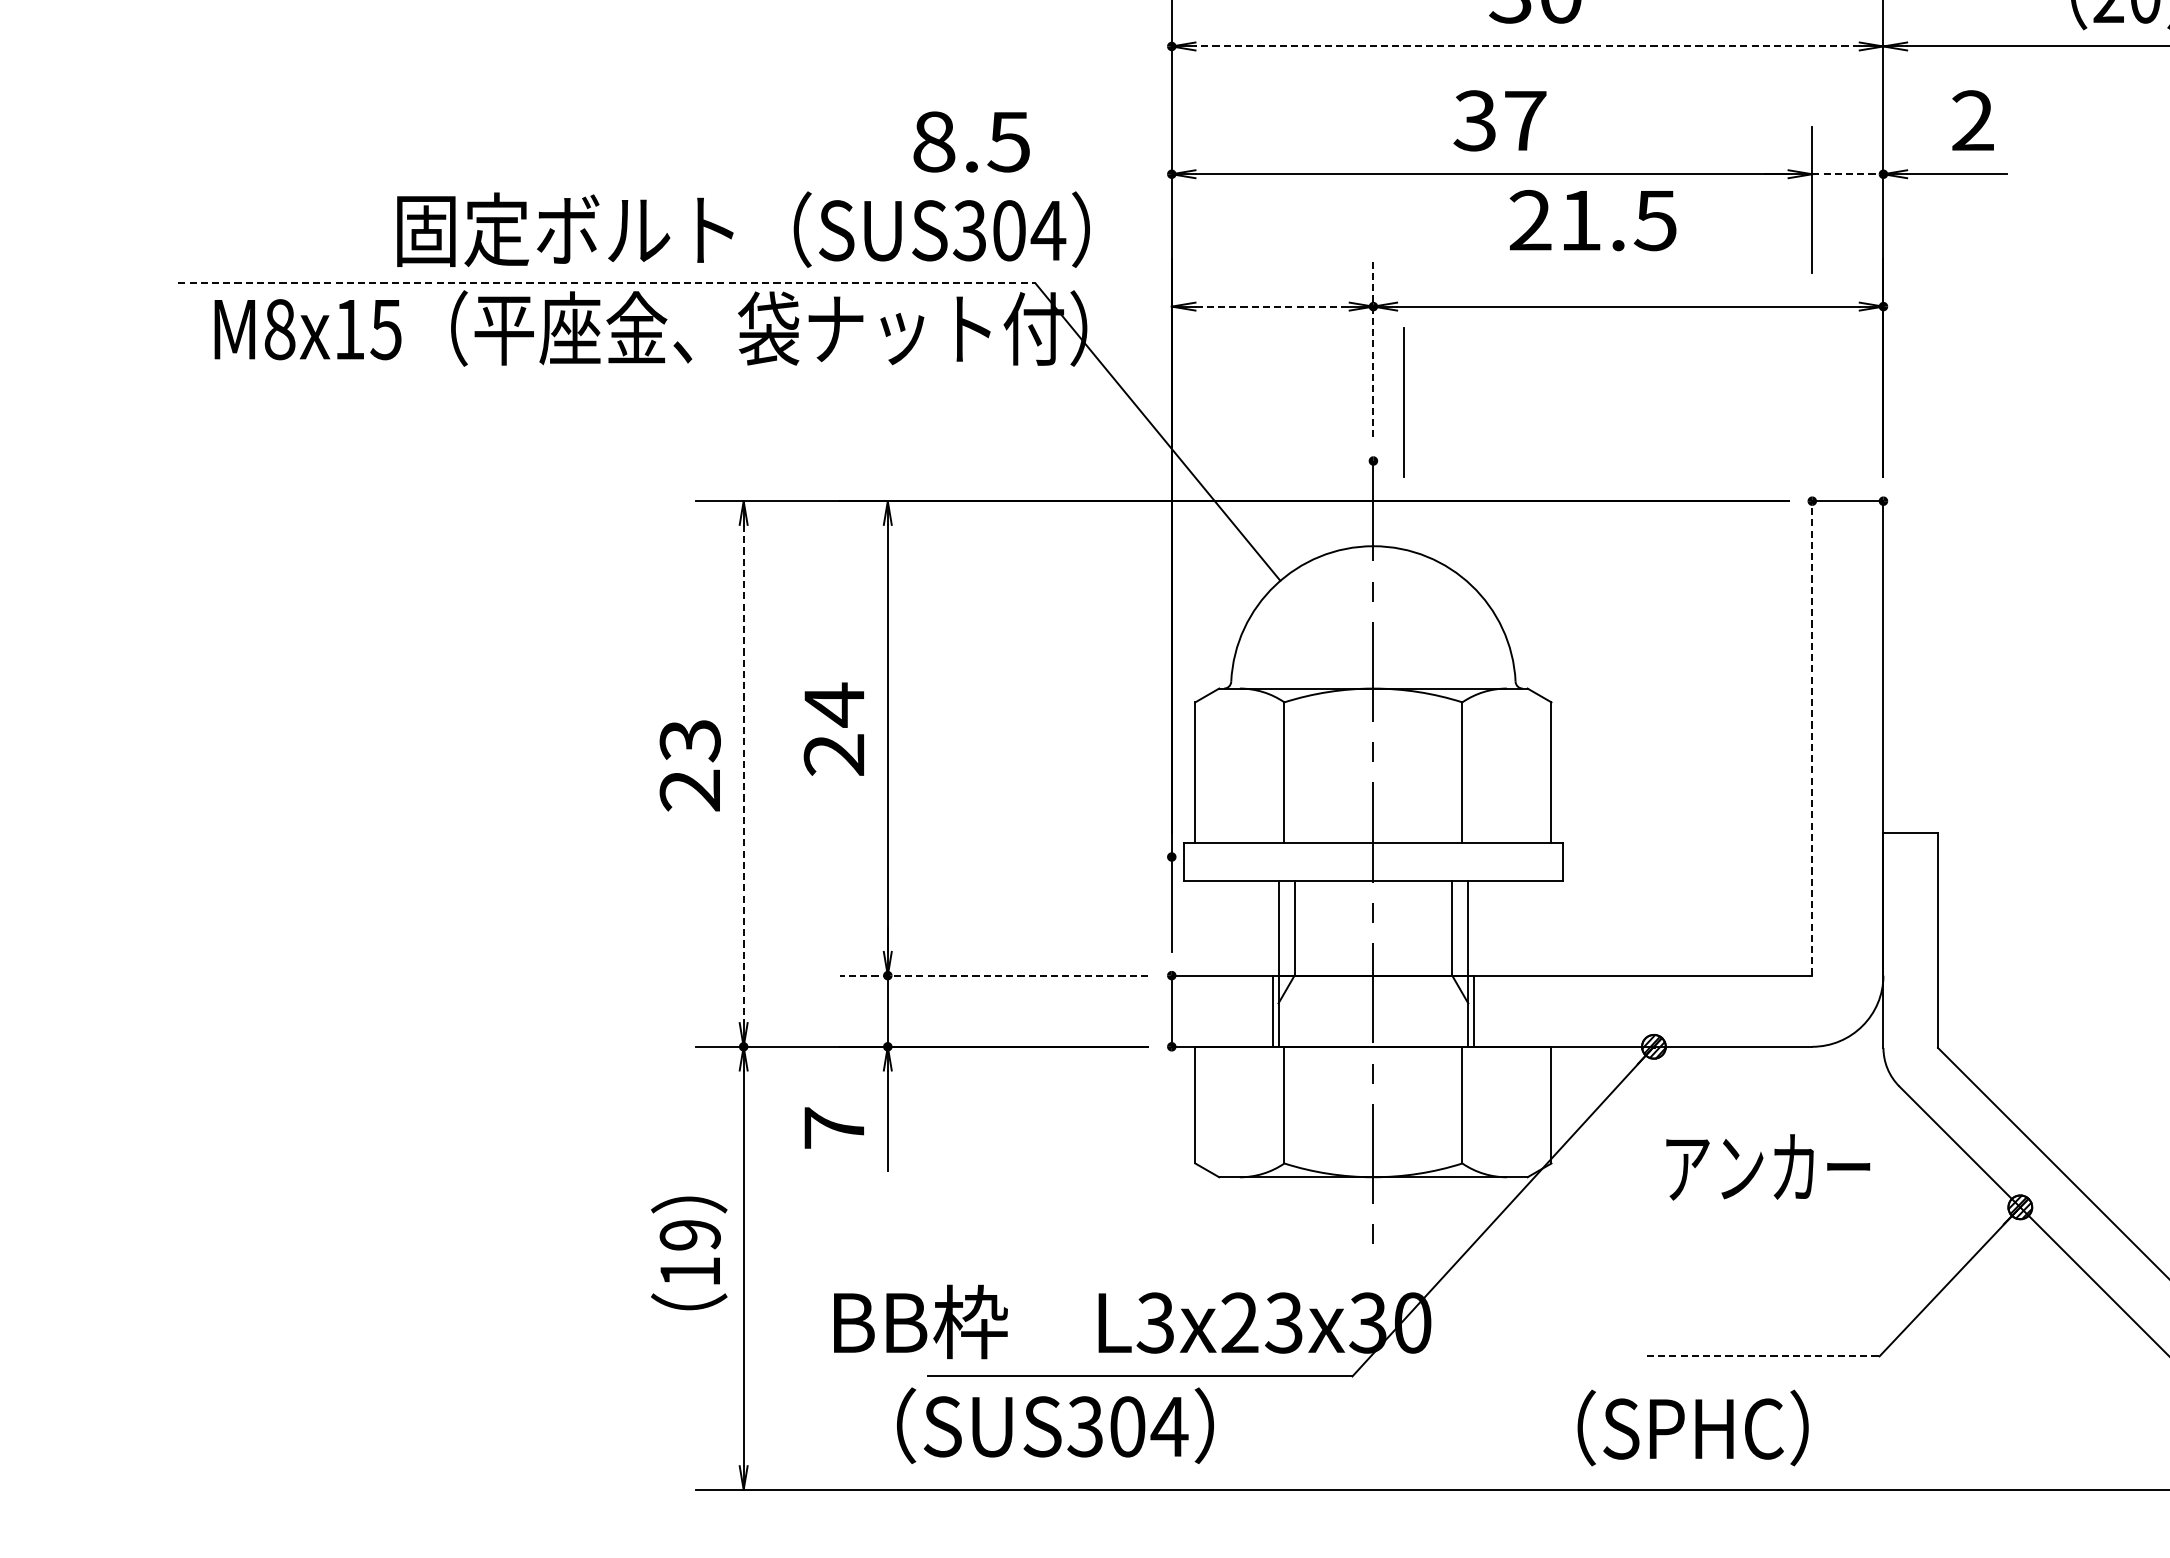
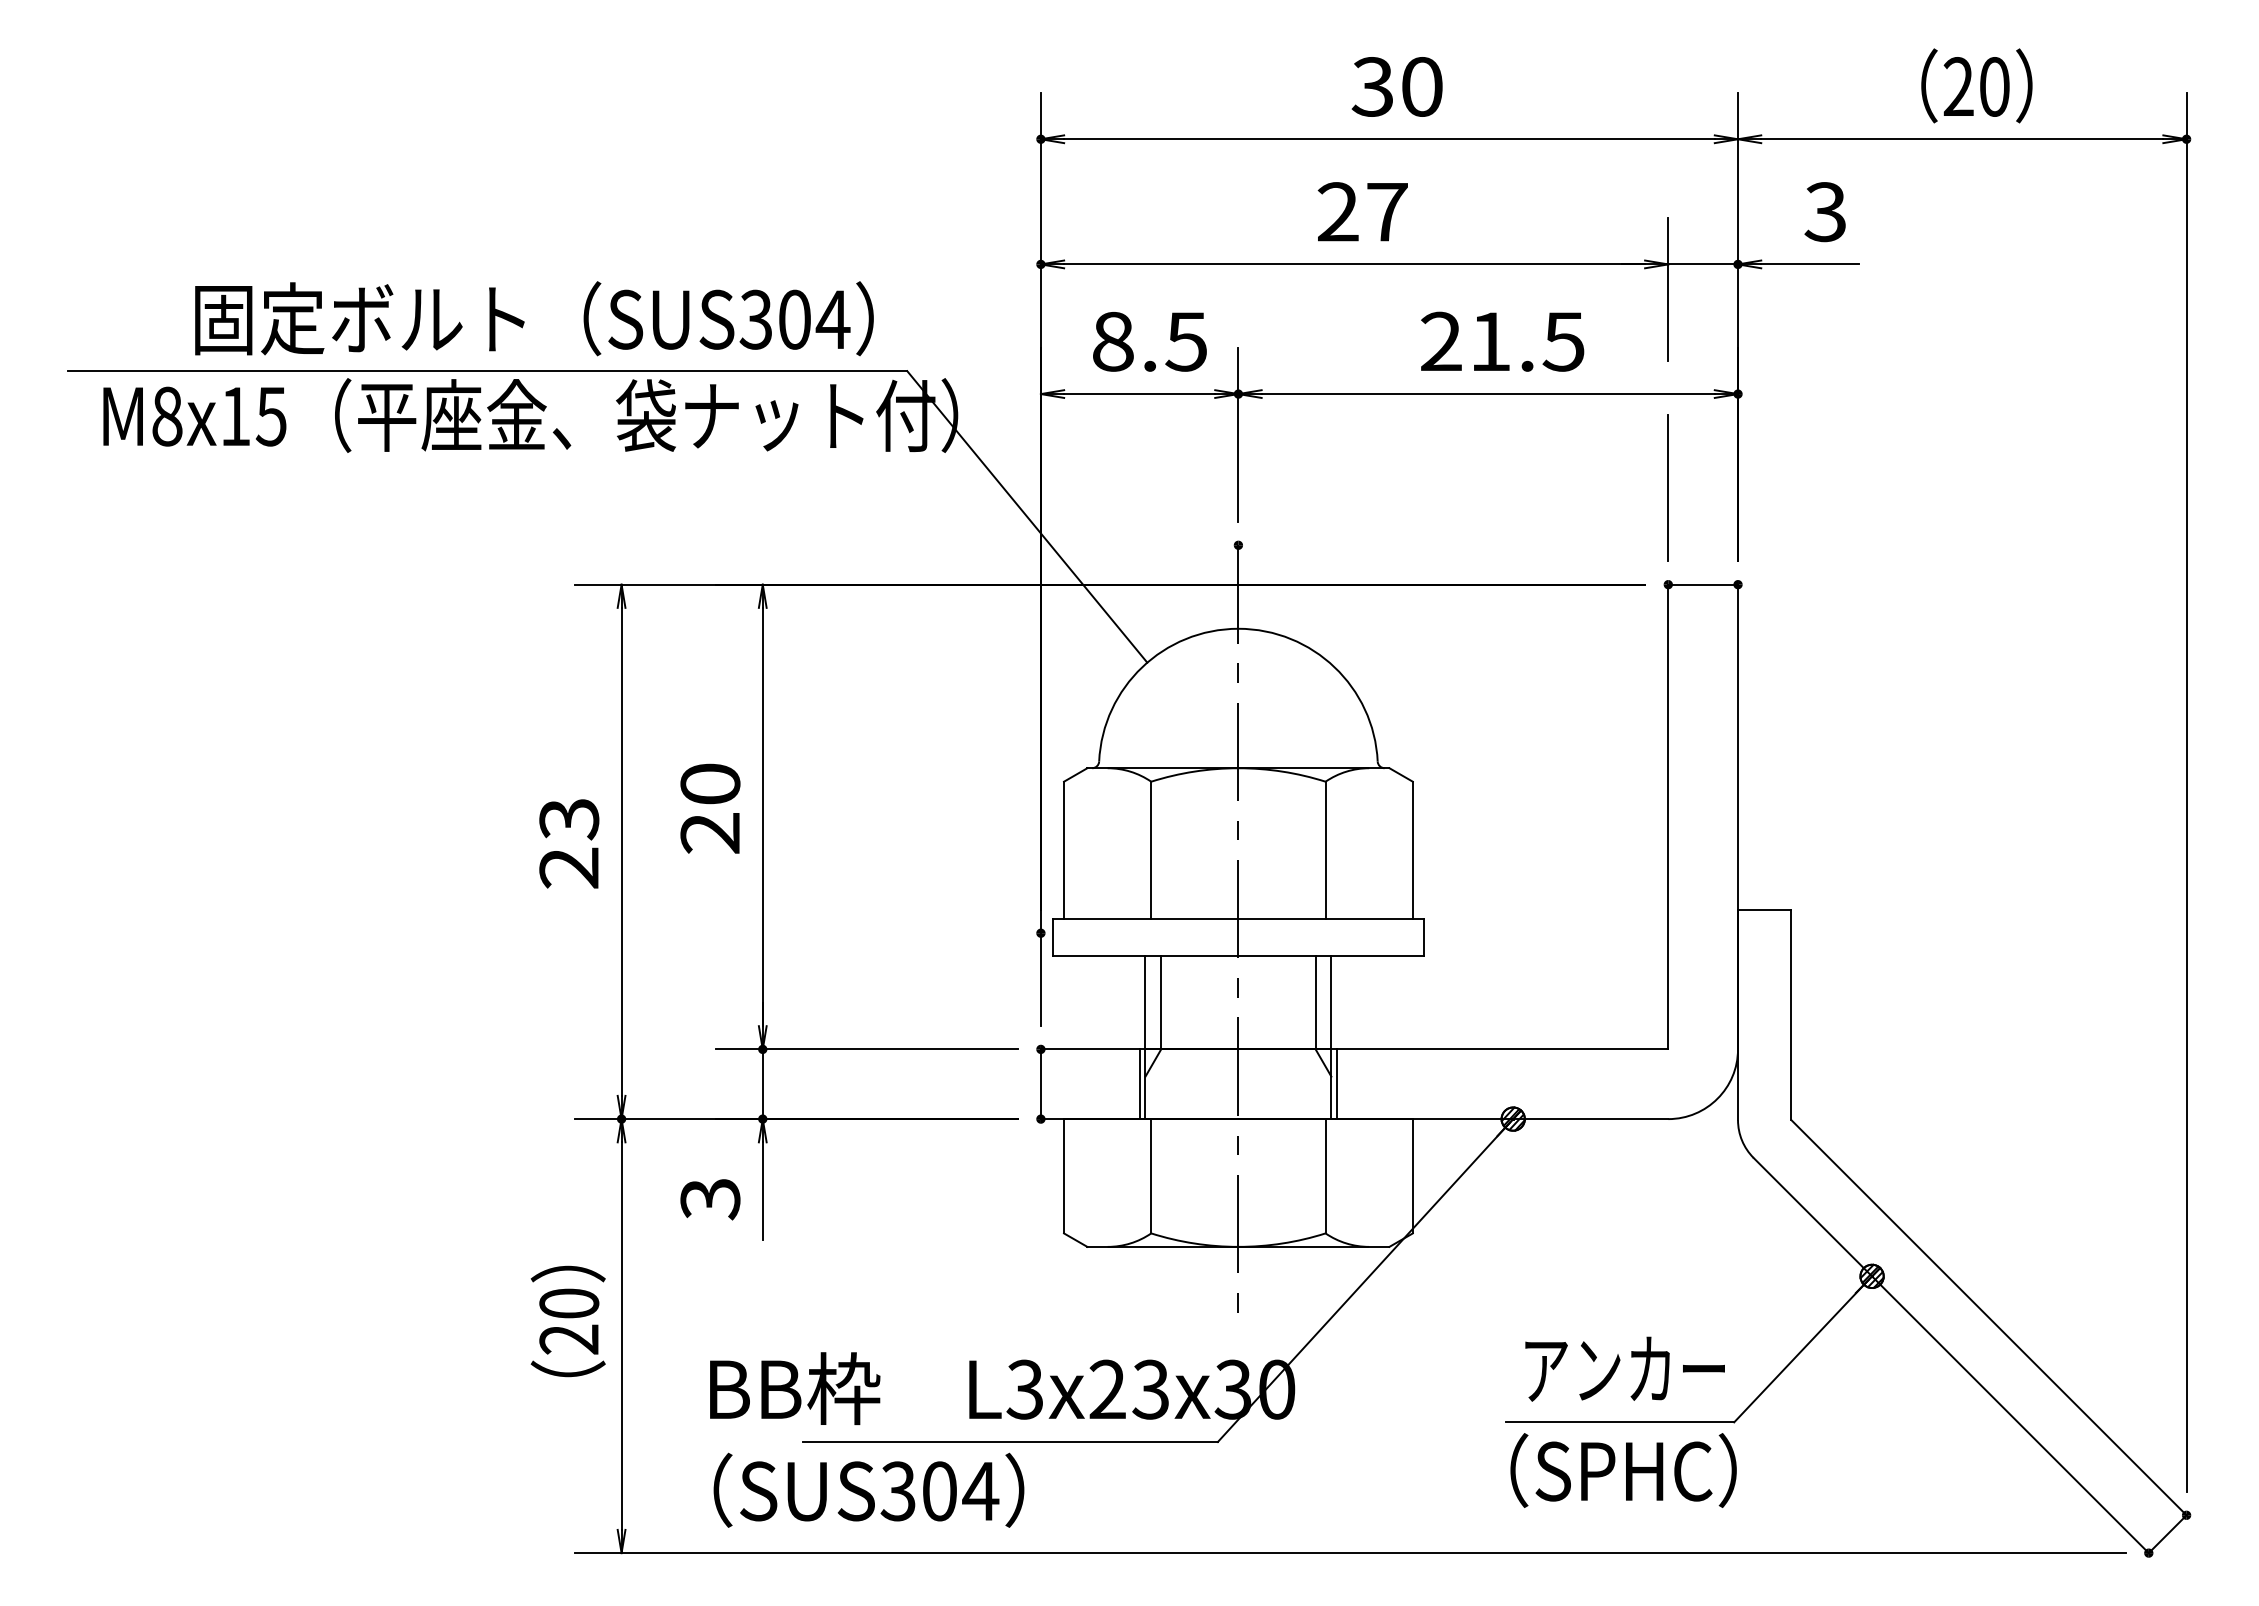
line: (1526, 46) -> (1388, 139), dashed -> solid
text: (1474, 121) -> (1337, 212), 37 -> 27
text: (1972, 121) -> (1825, 212), 2 -> 3
text: (971, 141) -> (1149, 341), moved
line: (1848, 174) -> (1703, 264), dashed -> solid
text: (1592, 220) -> (1502, 341), moved
text: (743, 229) -> (534, 318), moved
line: (606, 283) -> (487, 371), dashed -> solid
line: (1272, 307) -> (1139, 394), dashed -> solid
line: (1373, 347) -> (1238, 434), dashed -> solid
line: (1403, 401) -> (1667, 487), moved
text: (834, 705) -> (710, 784), 24 -> 20
line: (1812, 737) -> (1668, 816), dashed -> solid
line: (743, 773) -> (621, 851), dashed -> solid
line: (993, 975) -> (866, 1049), dashed -> solid
text: (834, 1128) -> (710, 1199), 7 -> 3
text: (1767, 1166) -> (1624, 1368), moved
text: (690, 1253) -> (569, 1321), 19 -> 20
line: (1763, 1356) -> (1620, 1422), dashed -> solid
text: (1054, 1424) -> (868, 1489), moved
text: (1693, 1427) -> (1623, 1470), moved

